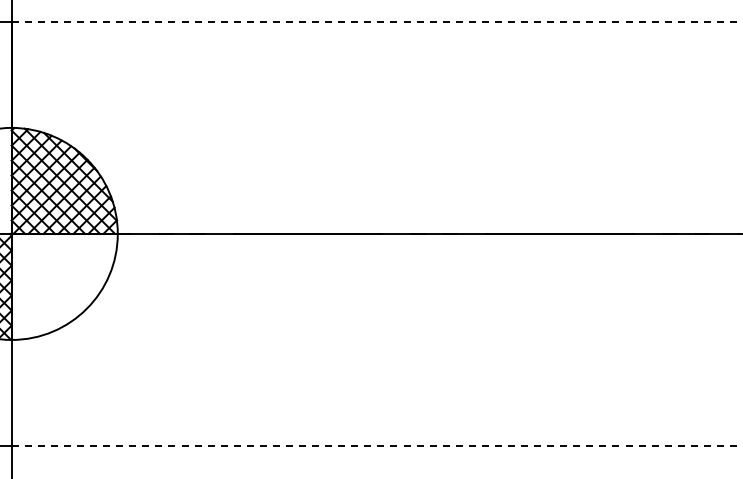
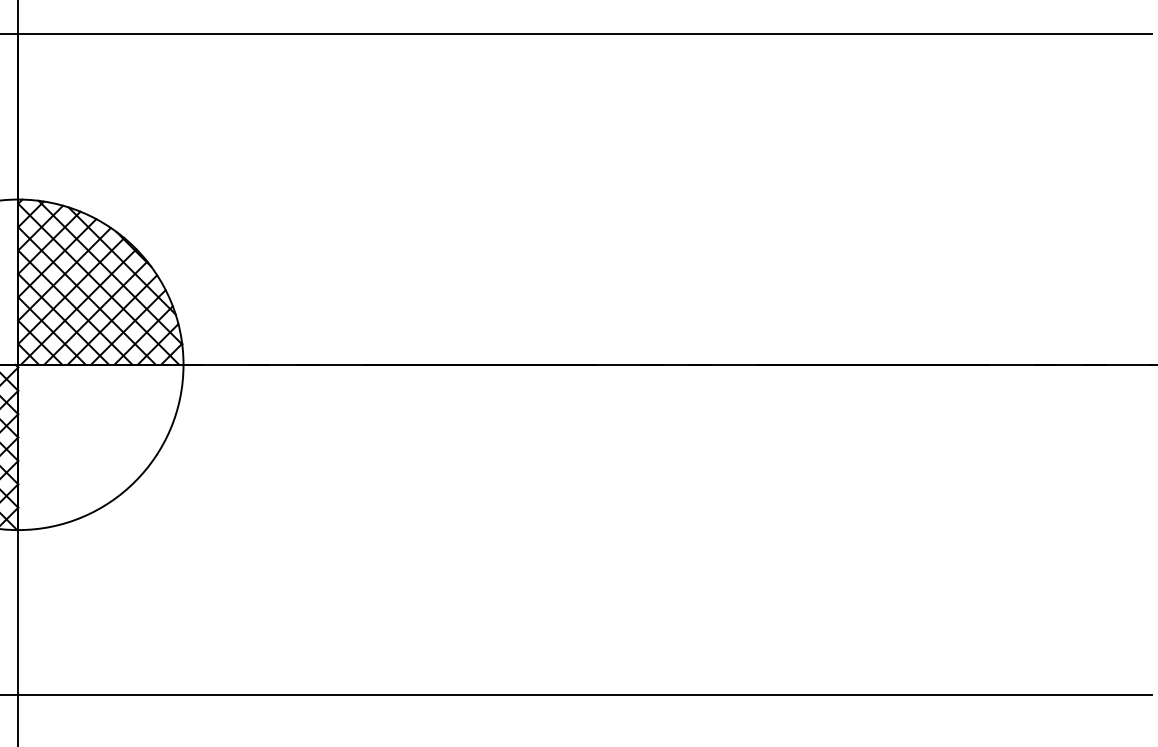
line: (375, 21) -> (585, 33), dashed -> solid
line: (375, 445) -> (585, 694), dashed -> solid

